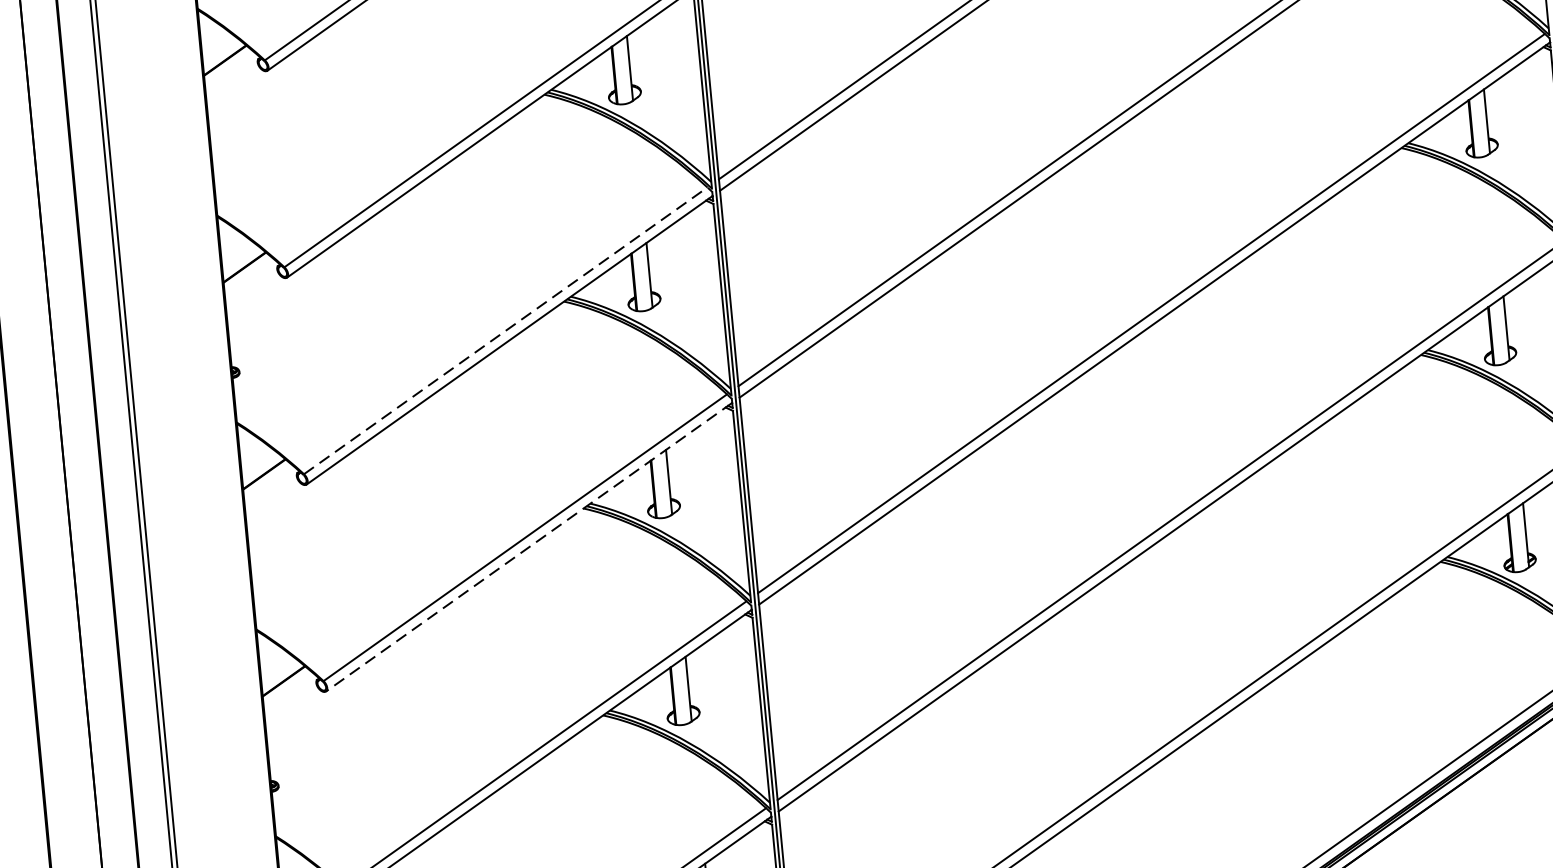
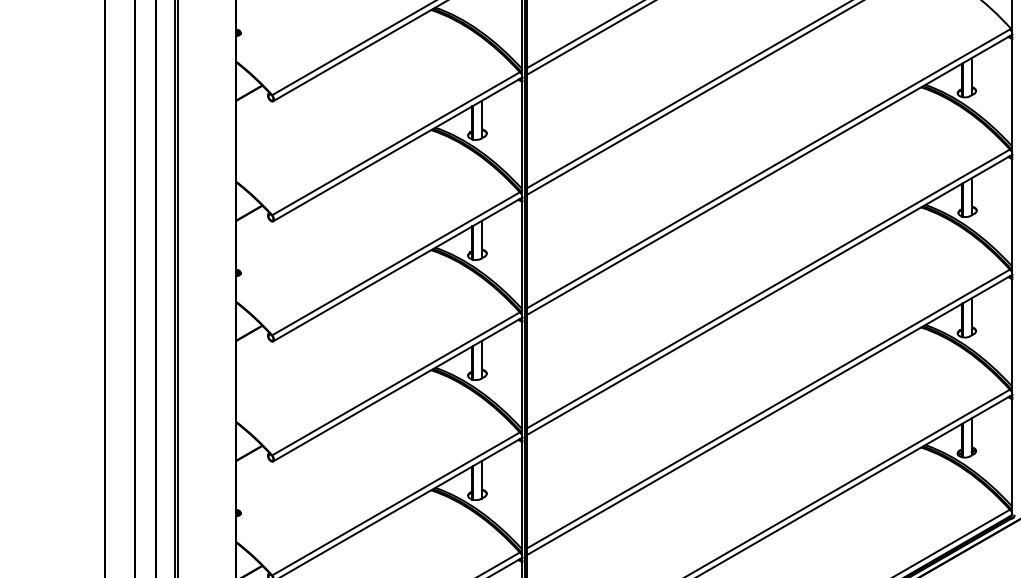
line: (506, 330) -> (396, 263), dashed -> solid
line: (528, 547) -> (397, 389), dashed -> solid

